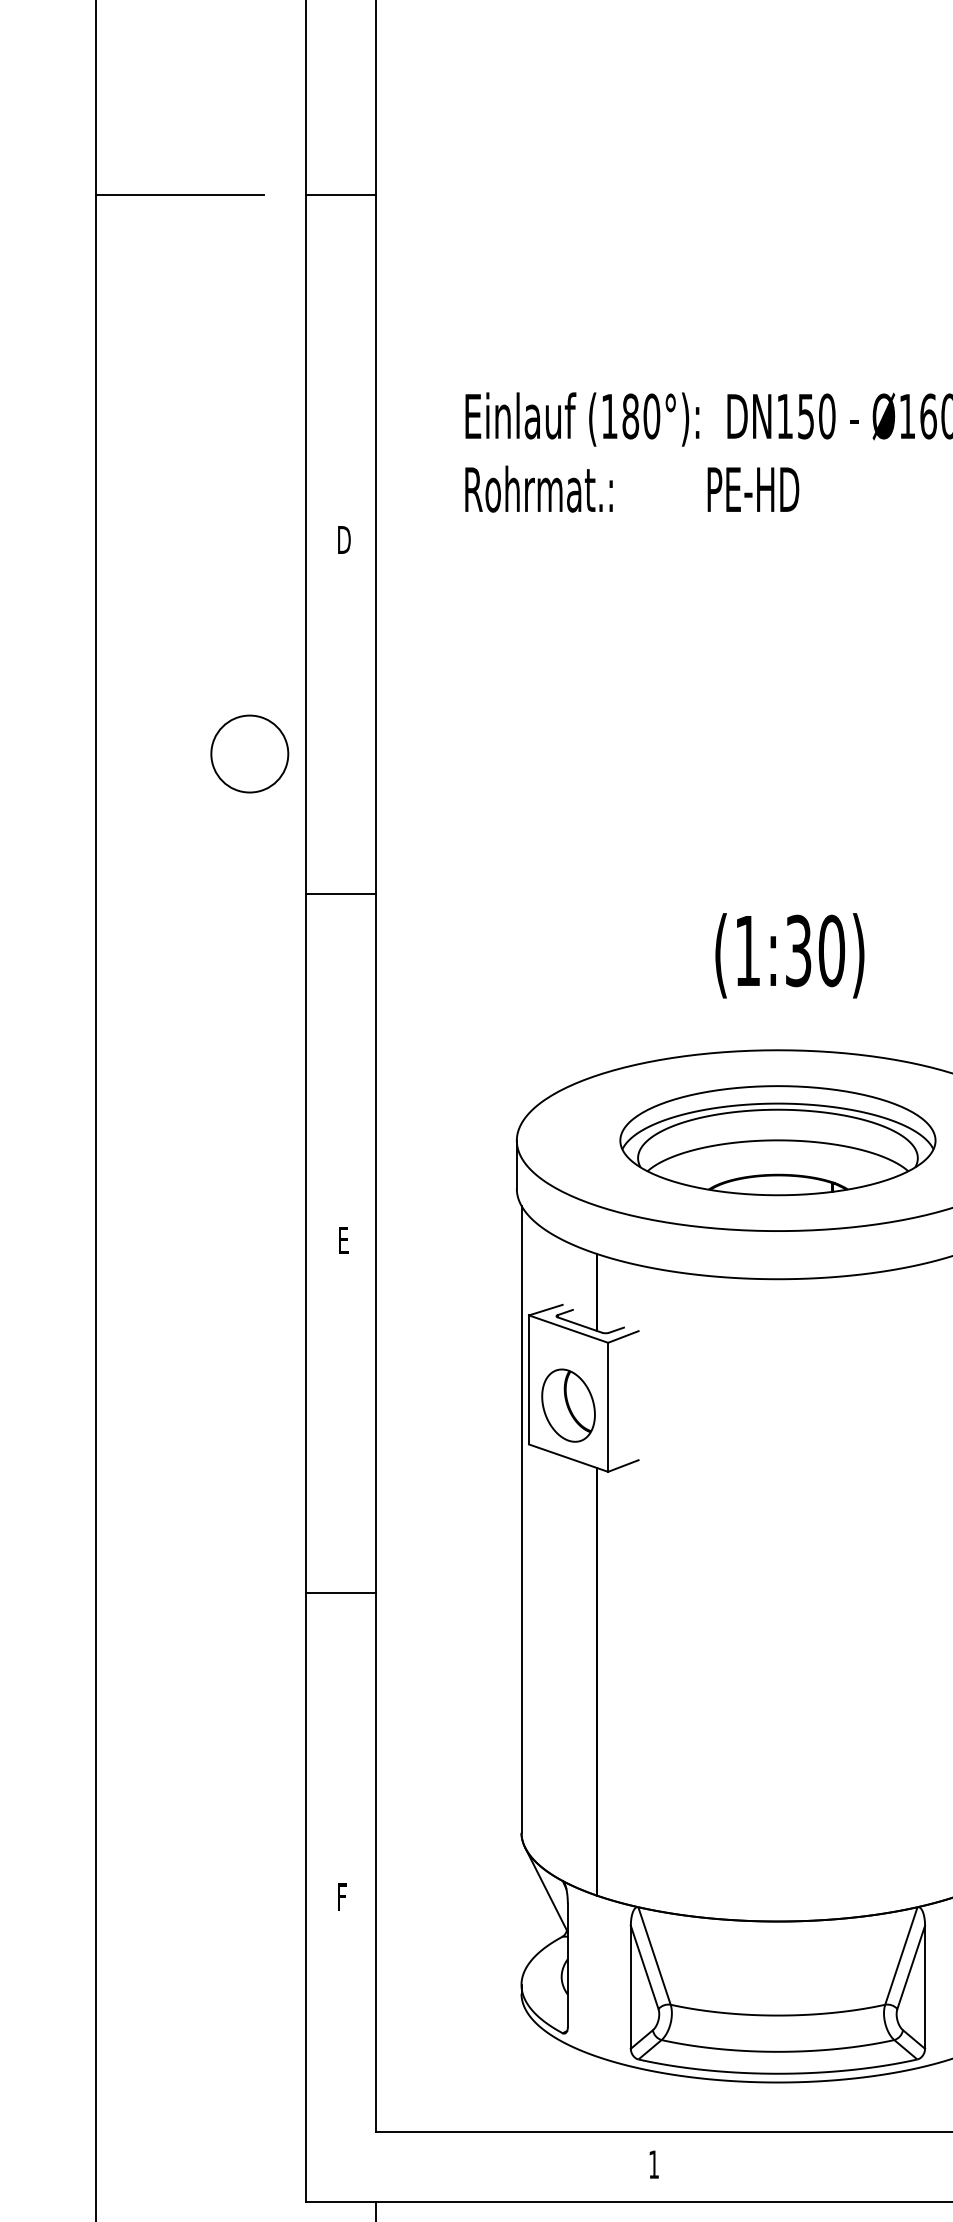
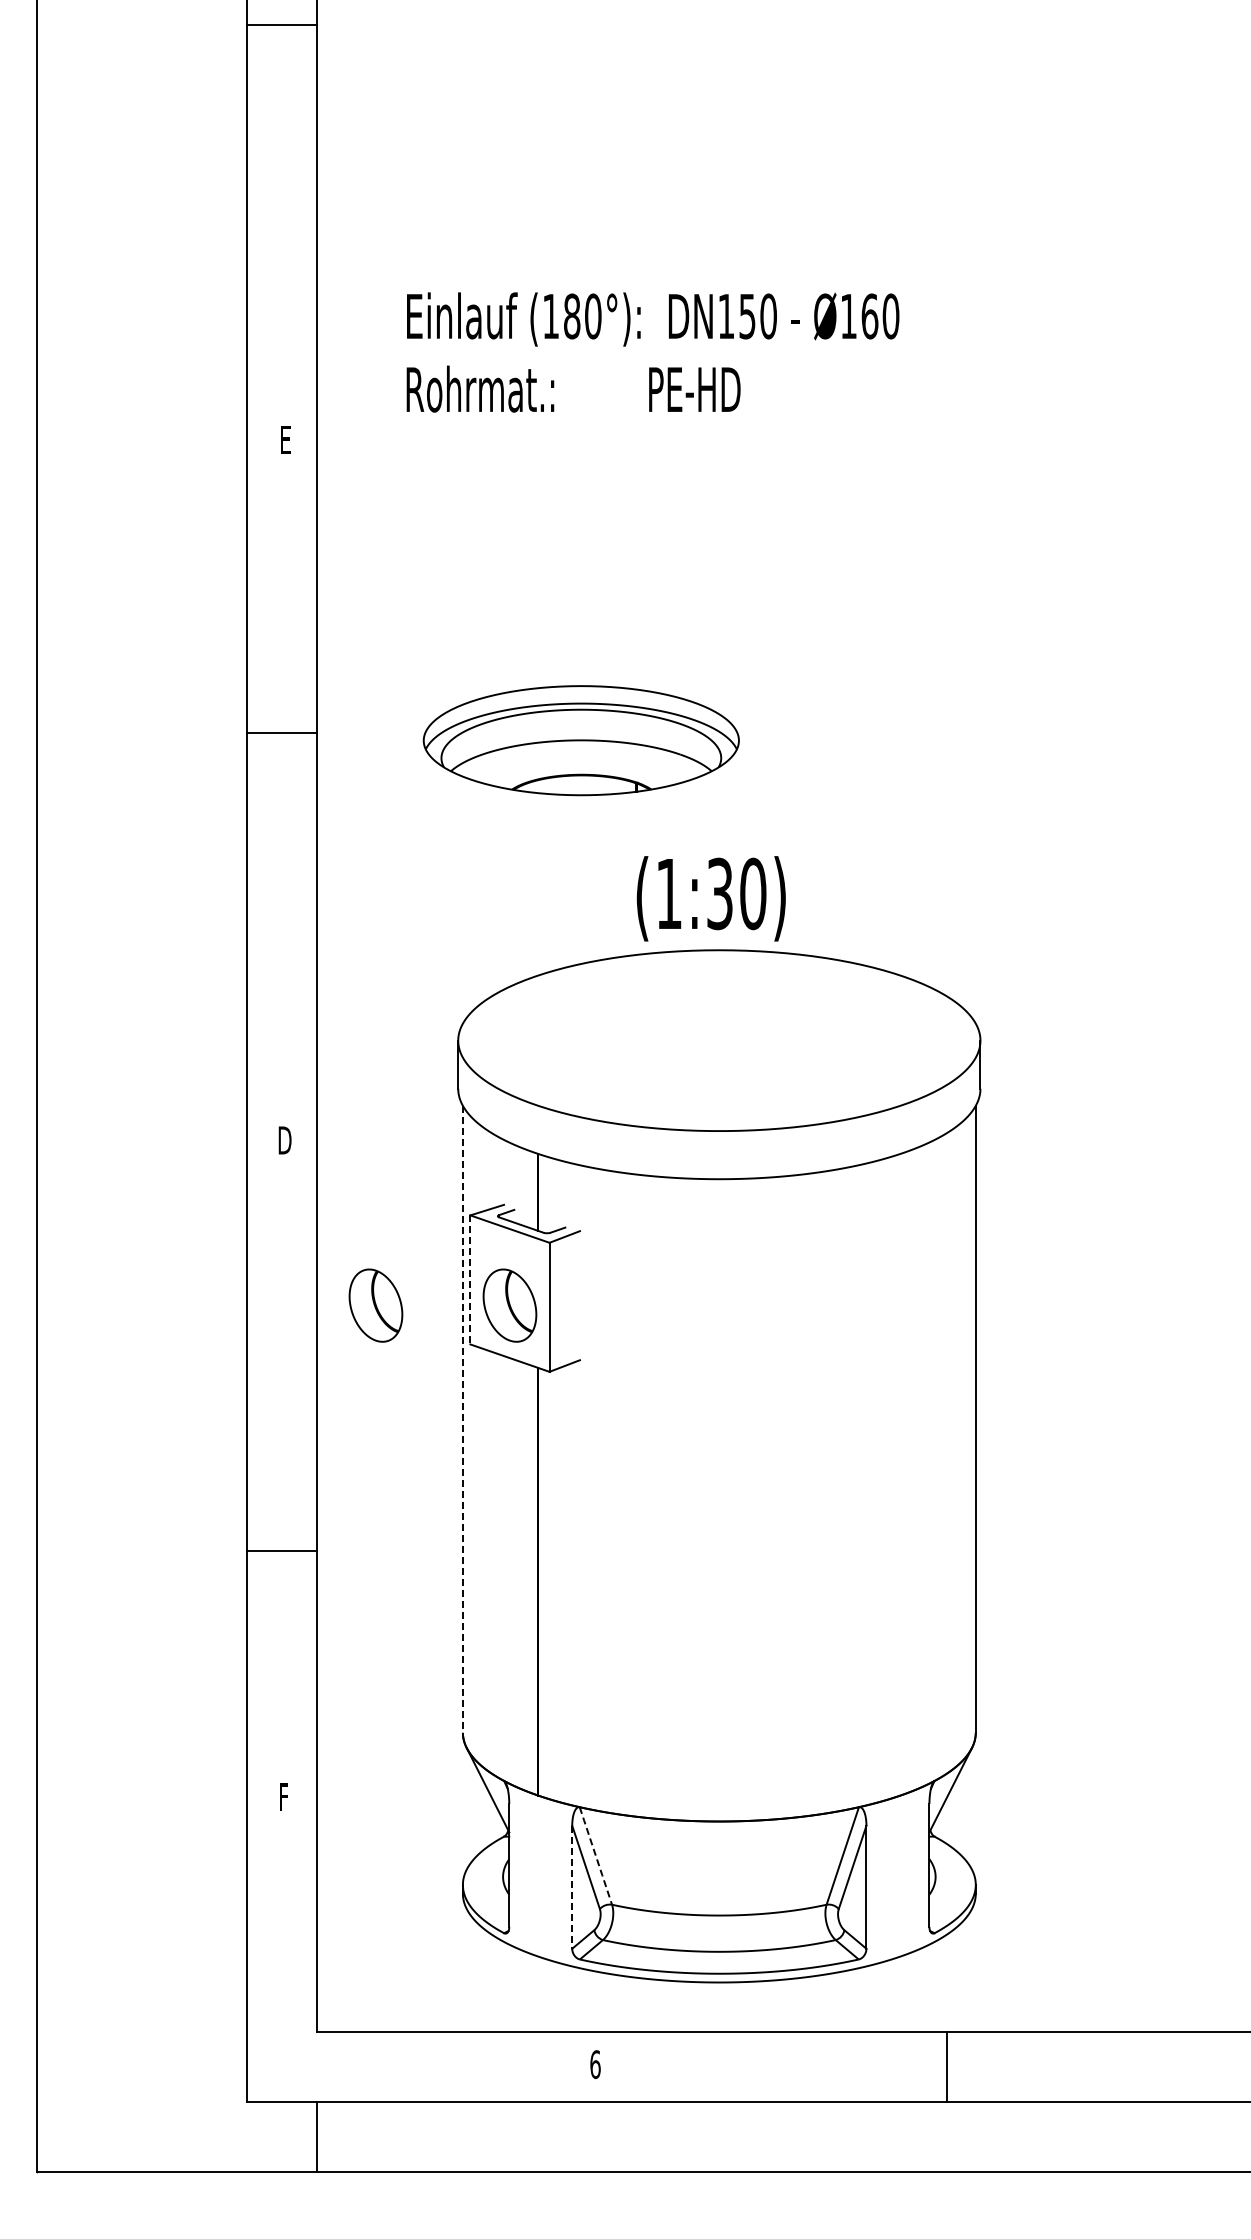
line: (180, 194) -> (121, 94), removed
line: (341, 194) -> (282, 24), moved
text: (344, 539) -> (285, 439), D -> E
circle: (249, 753) -> (190, 653), removed
line: (341, 893) -> (282, 732), moved
text: (789, 955) -> (710, 898), moved
part: (777, 1140) -> (580, 740), moved
text: (343, 1240) -> (284, 1140), E -> D
line: (529, 1379) -> (470, 1279), solid -> dashed
part: (434, 1405) -> (375, 1305), added
line: (521, 1519) -> (462, 1419), solid -> dashed
line: (341, 1593) -> (282, 1551), moved
line: (655, 1956) -> (596, 1856), solid -> dashed
line: (631, 1987) -> (572, 1887), solid -> dashed
text: (654, 2164) -> (595, 2064), 1 -> 6

